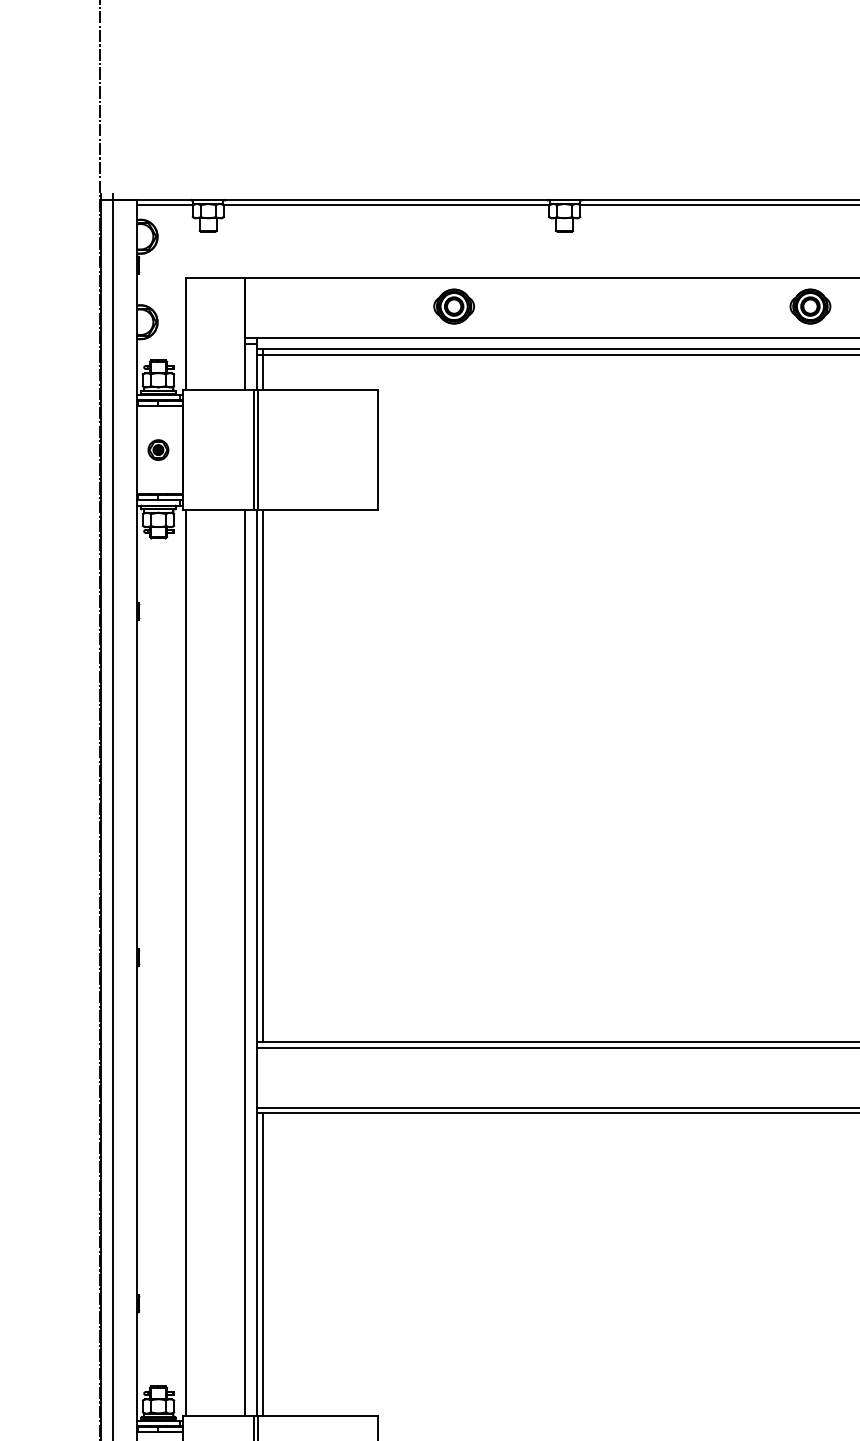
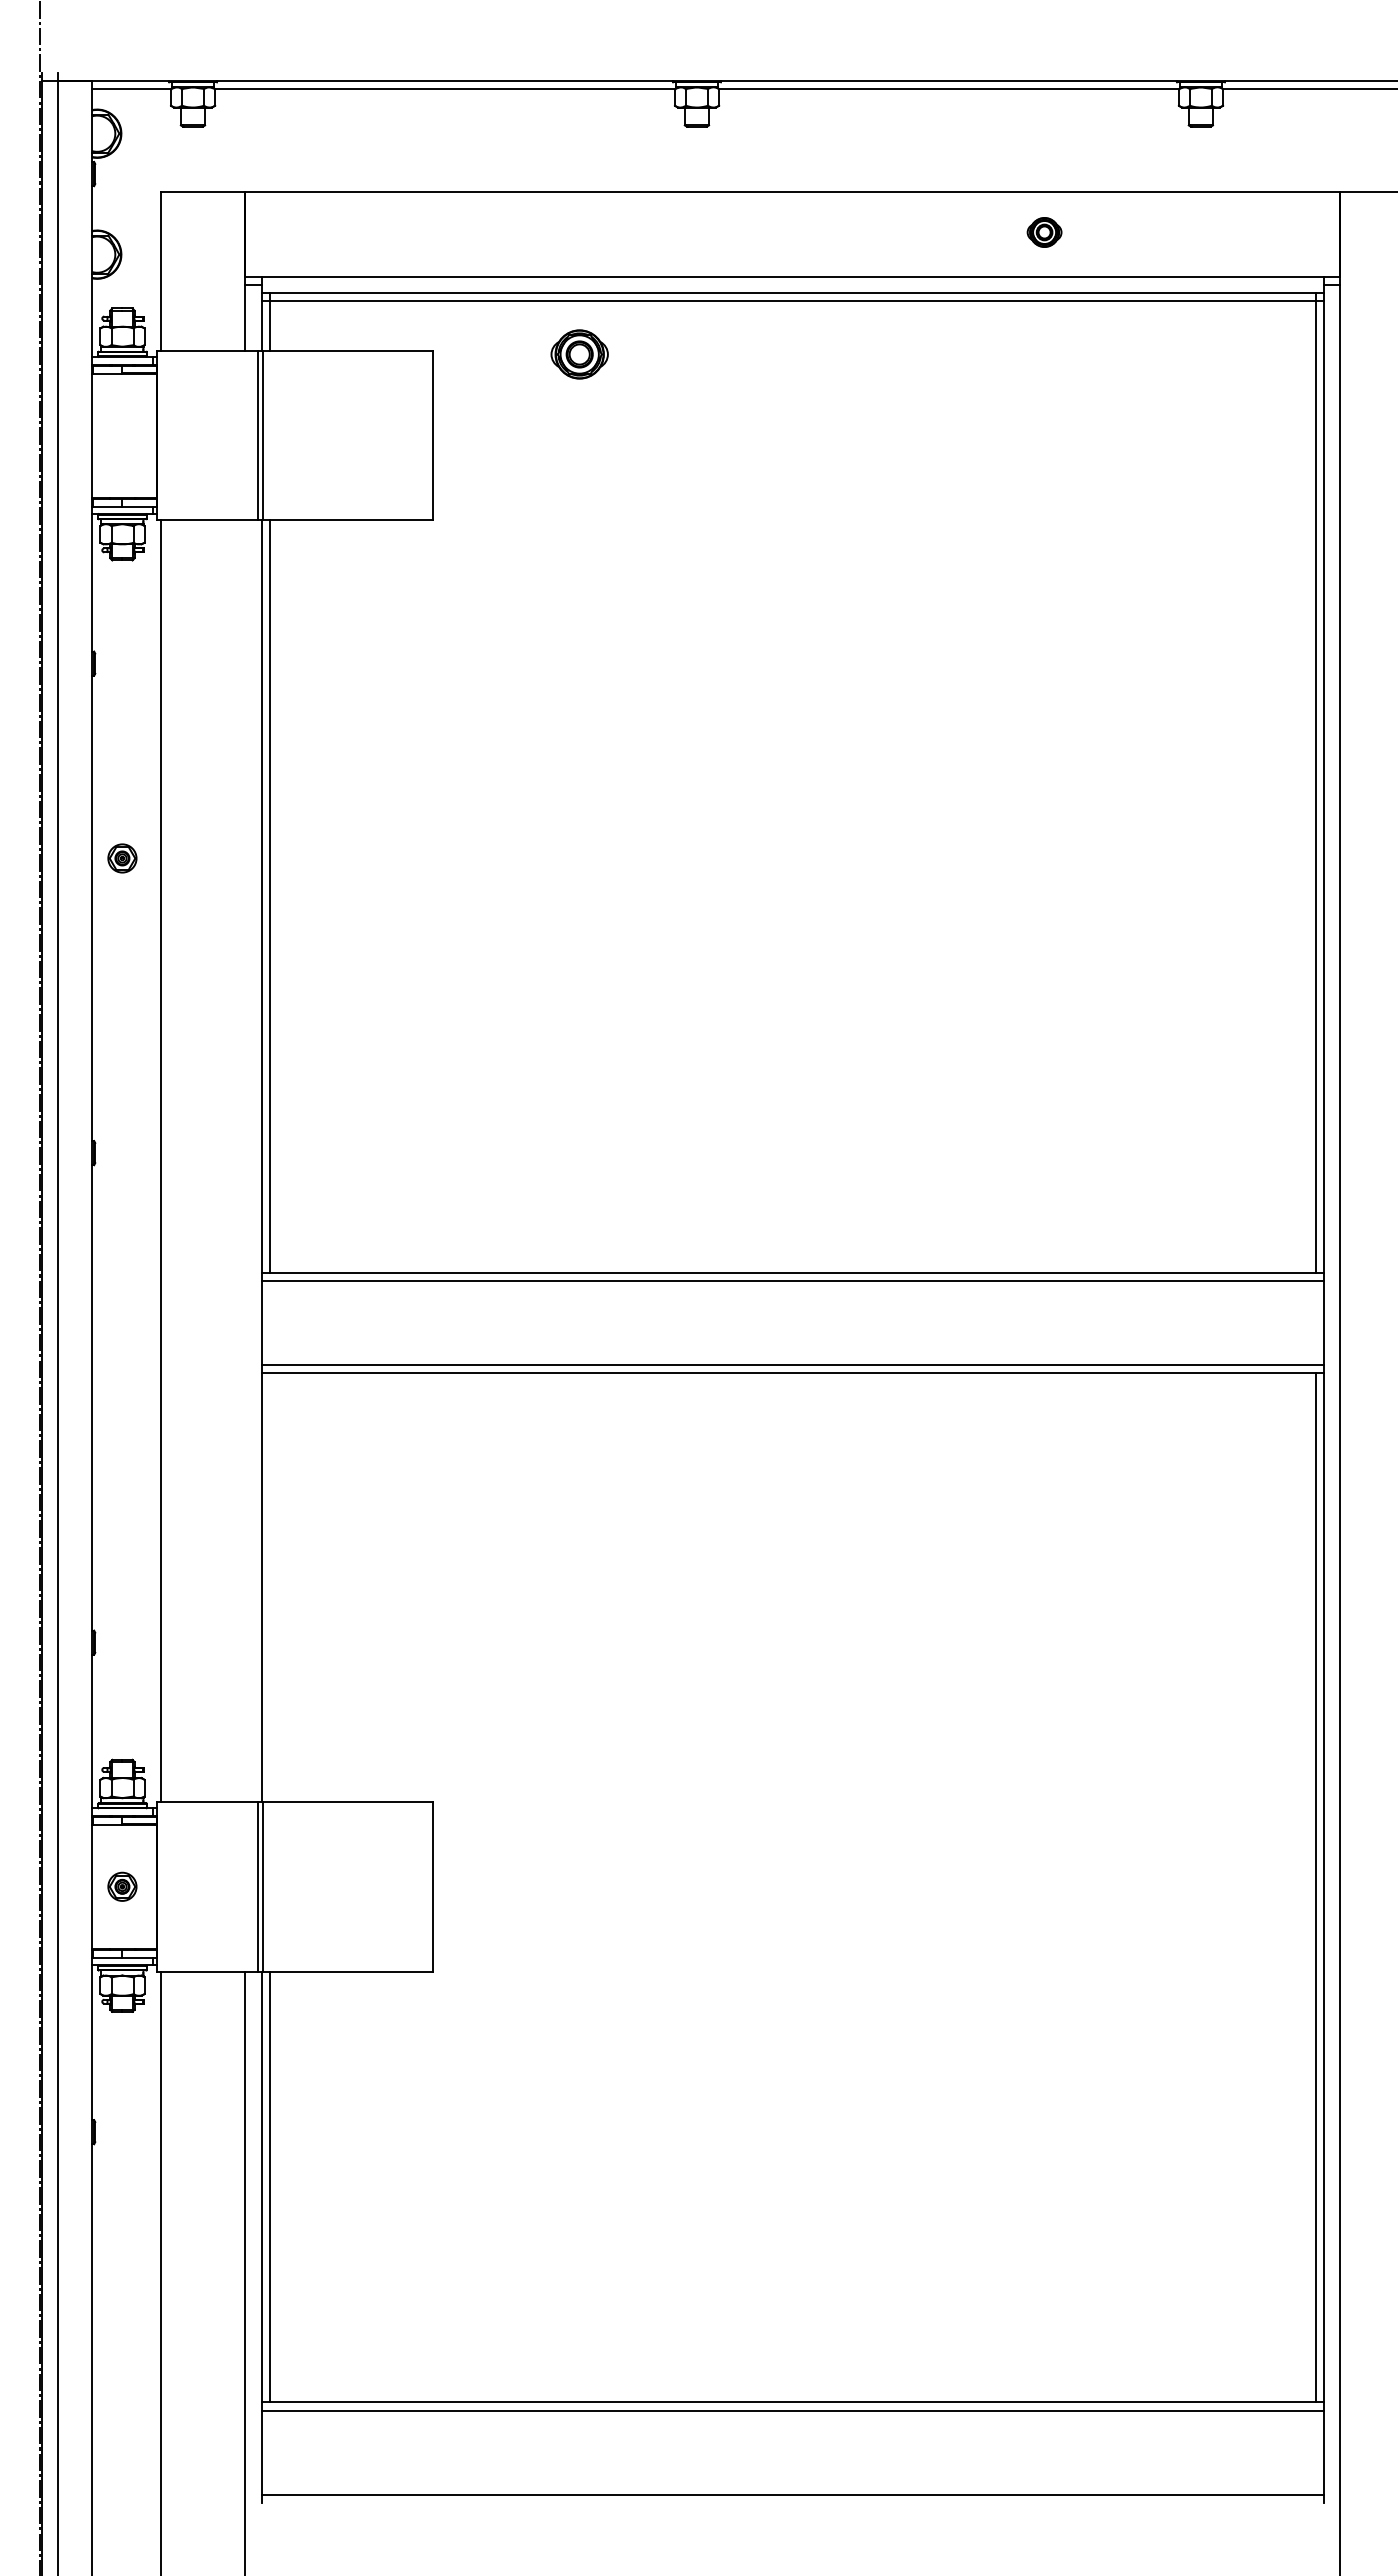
part: (454, 306) -> (579, 354), moved
part: (810, 306) -> (1044, 232), size x0.6
part: (158, 450) -> (122, 858), moved
line: (245, 963) -> (245, 1161), removed
line: (262, 1264) -> (269, 1587), removed

